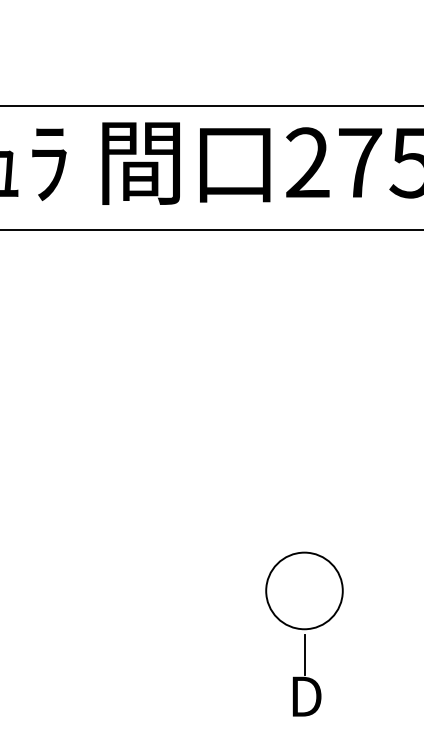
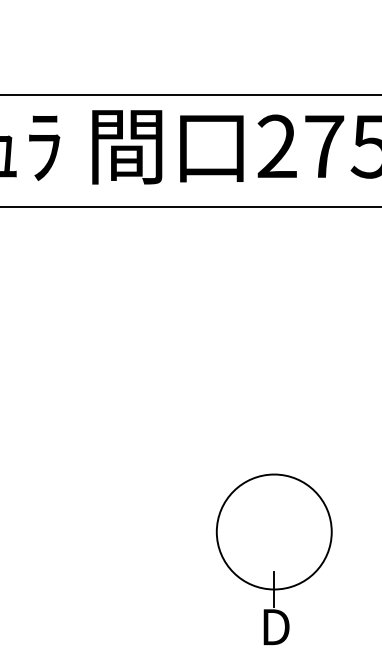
circle: (304, 590) -> (274, 531), size x1.67

